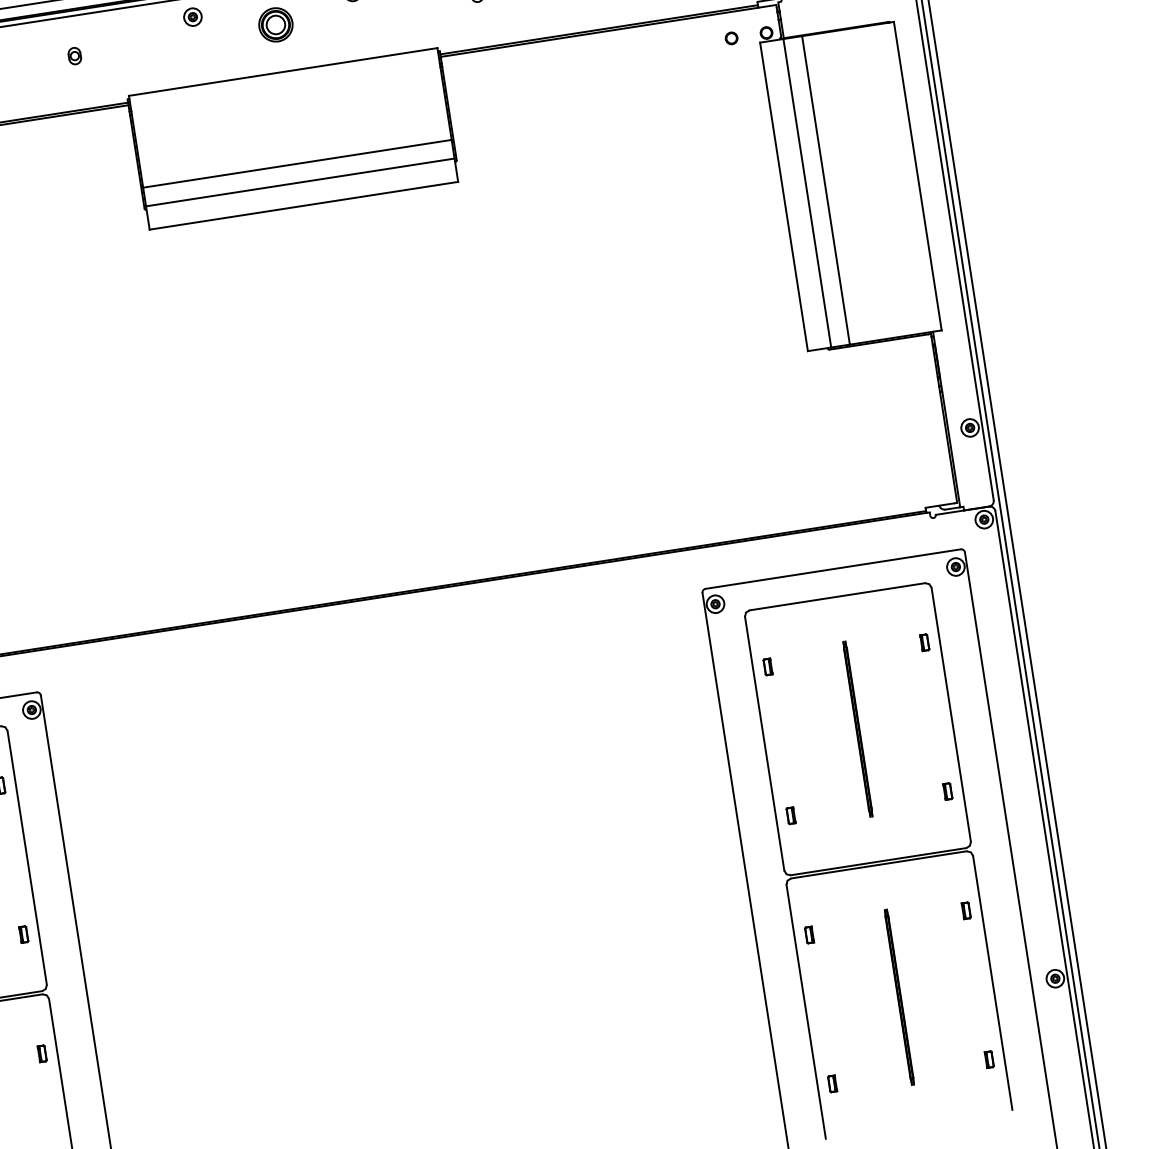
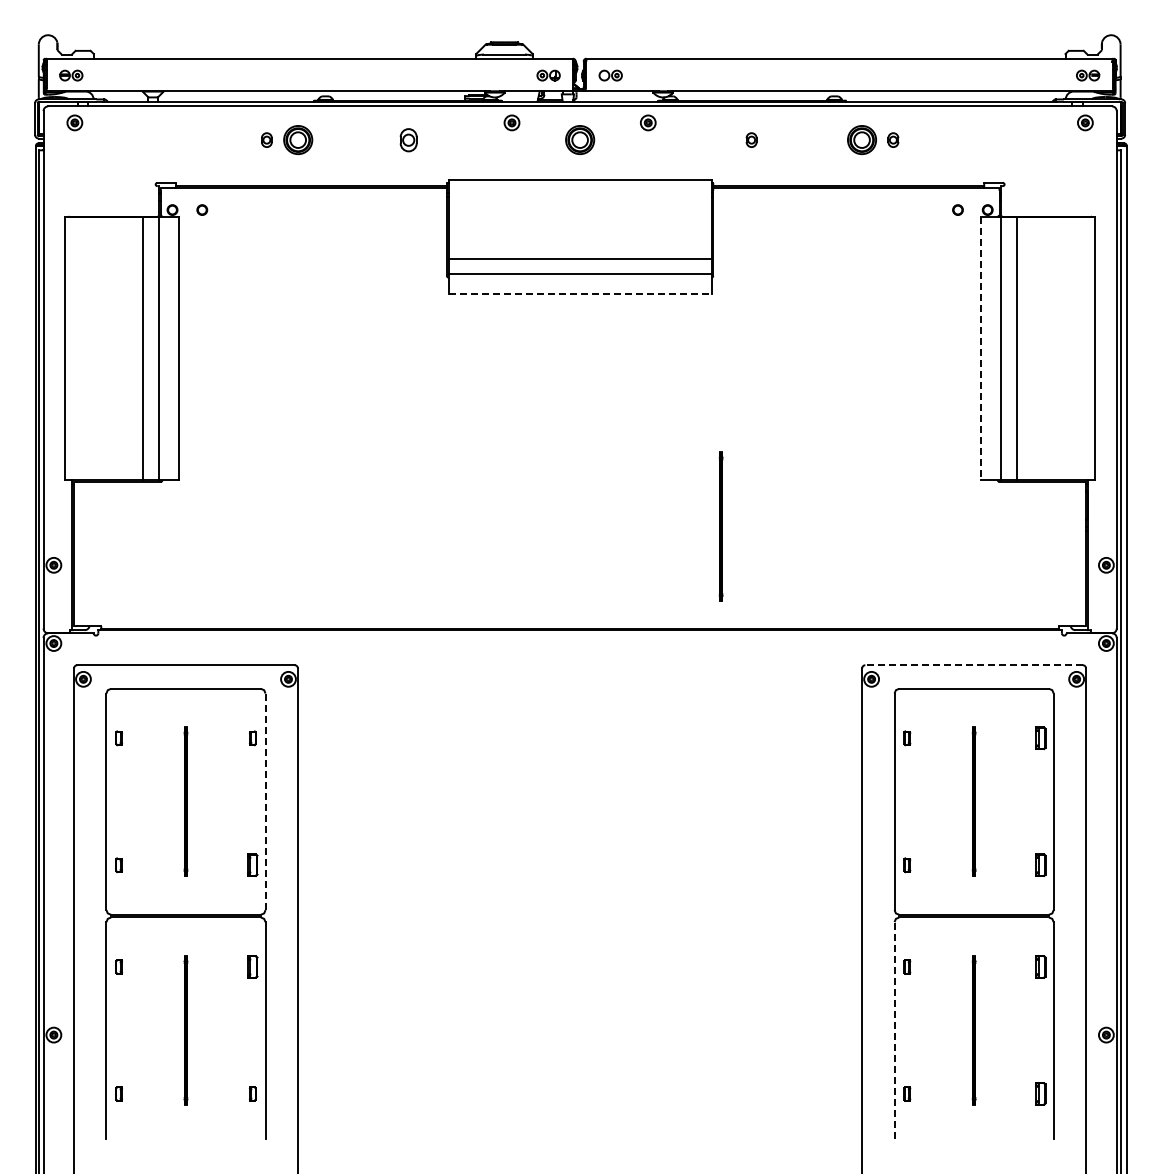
part: (74, 55) -> (408, 139), size x1.6
line: (784, 196) -> (981, 348), solid -> dashed
line: (304, 205) -> (580, 294), solid -> dashed
part: (510, 452) -> (720, 526), added
line: (833, 569) -> (974, 665), solid -> dashed
part: (924, 642) -> (1040, 738), size x1.6
part: (947, 791) -> (1040, 865), size x1.6
line: (27, 858) -> (265, 802), solid -> dashed
part: (965, 910) -> (1040, 966), size x1.6
part: (23, 934) -> (252, 865), size x1.6
line: (805, 1010) -> (894, 1029), solid -> dashed
part: (41, 1053) -> (252, 966), size x1.6
part: (988, 1059) -> (1040, 1093), size x1.6

